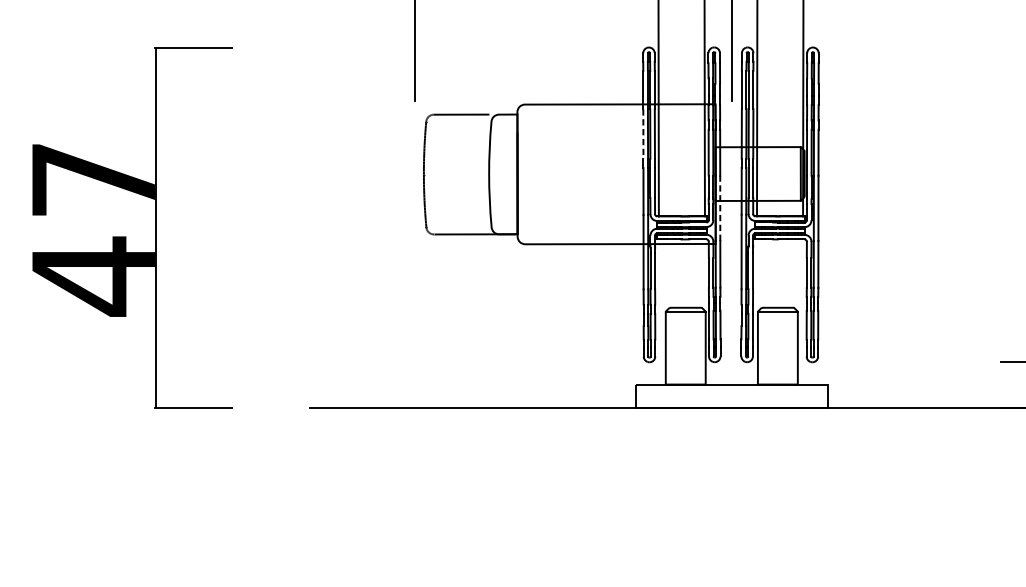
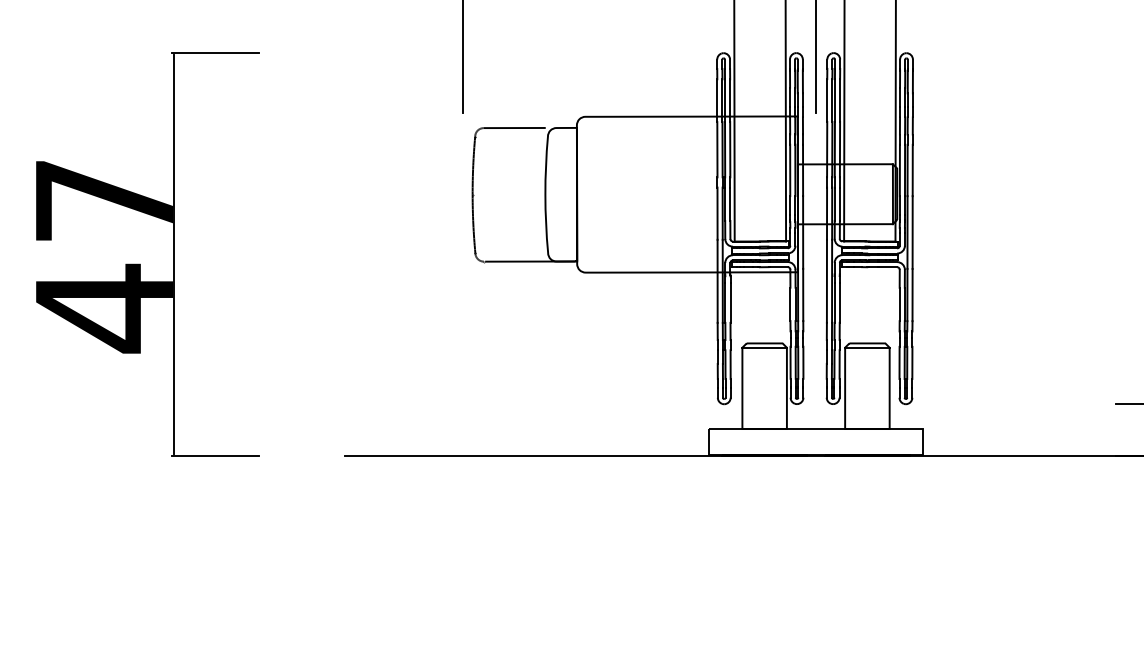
line: (643, 133) -> (717, 149), dashed -> solid
line: (720, 207) -> (803, 231), dashed -> solid

